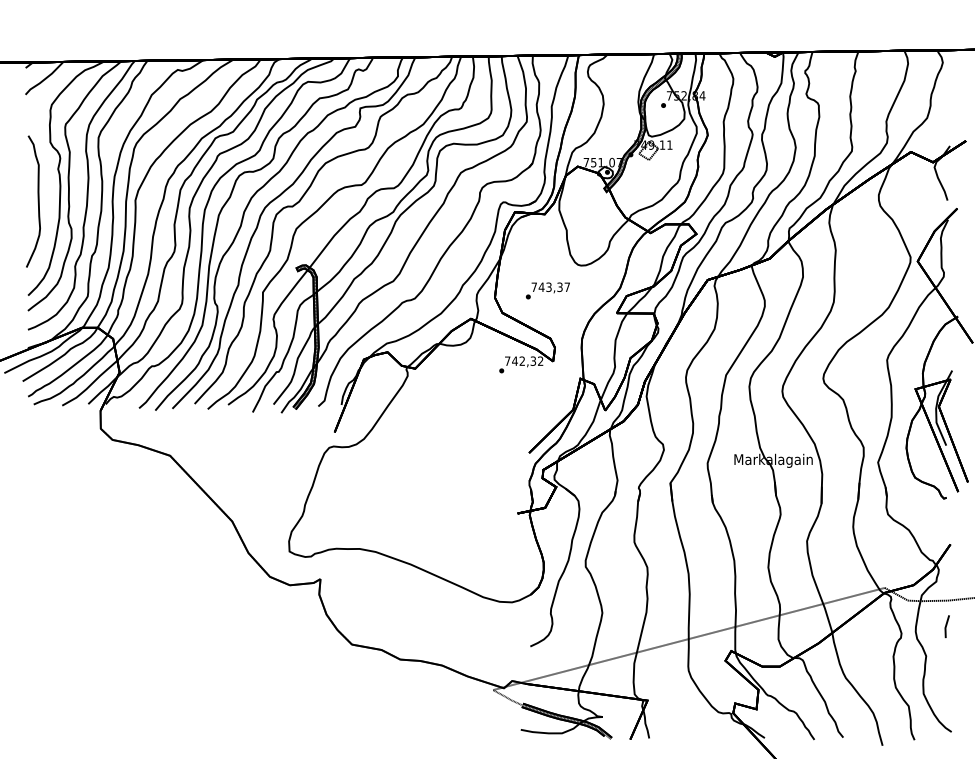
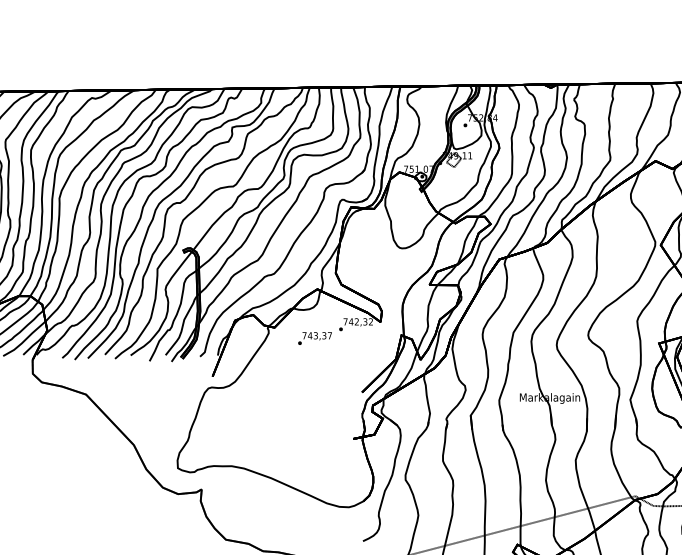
text: (547, 290) -> (314, 338), moved

